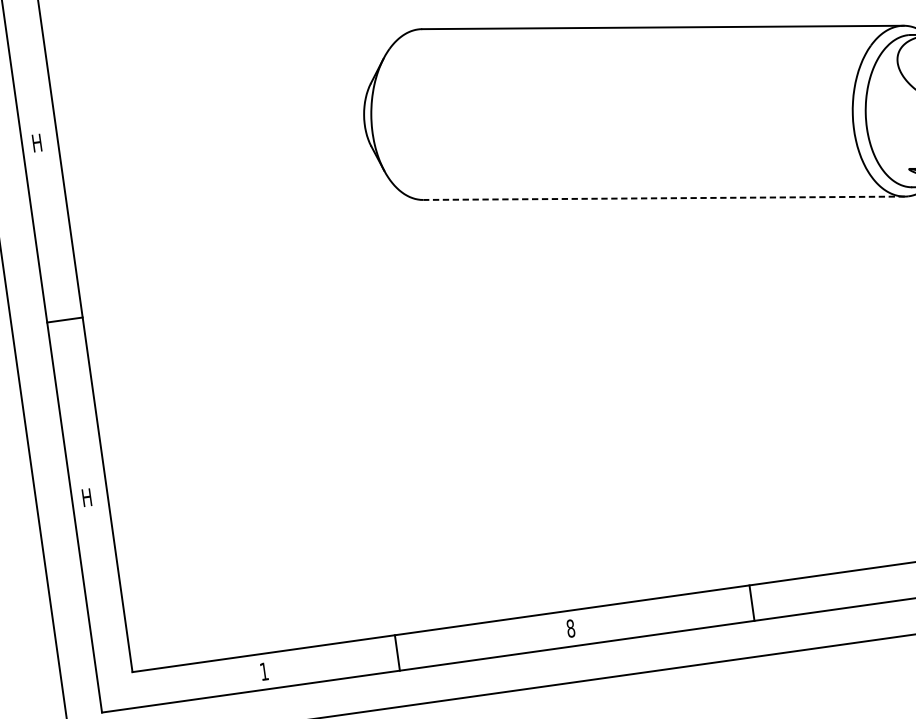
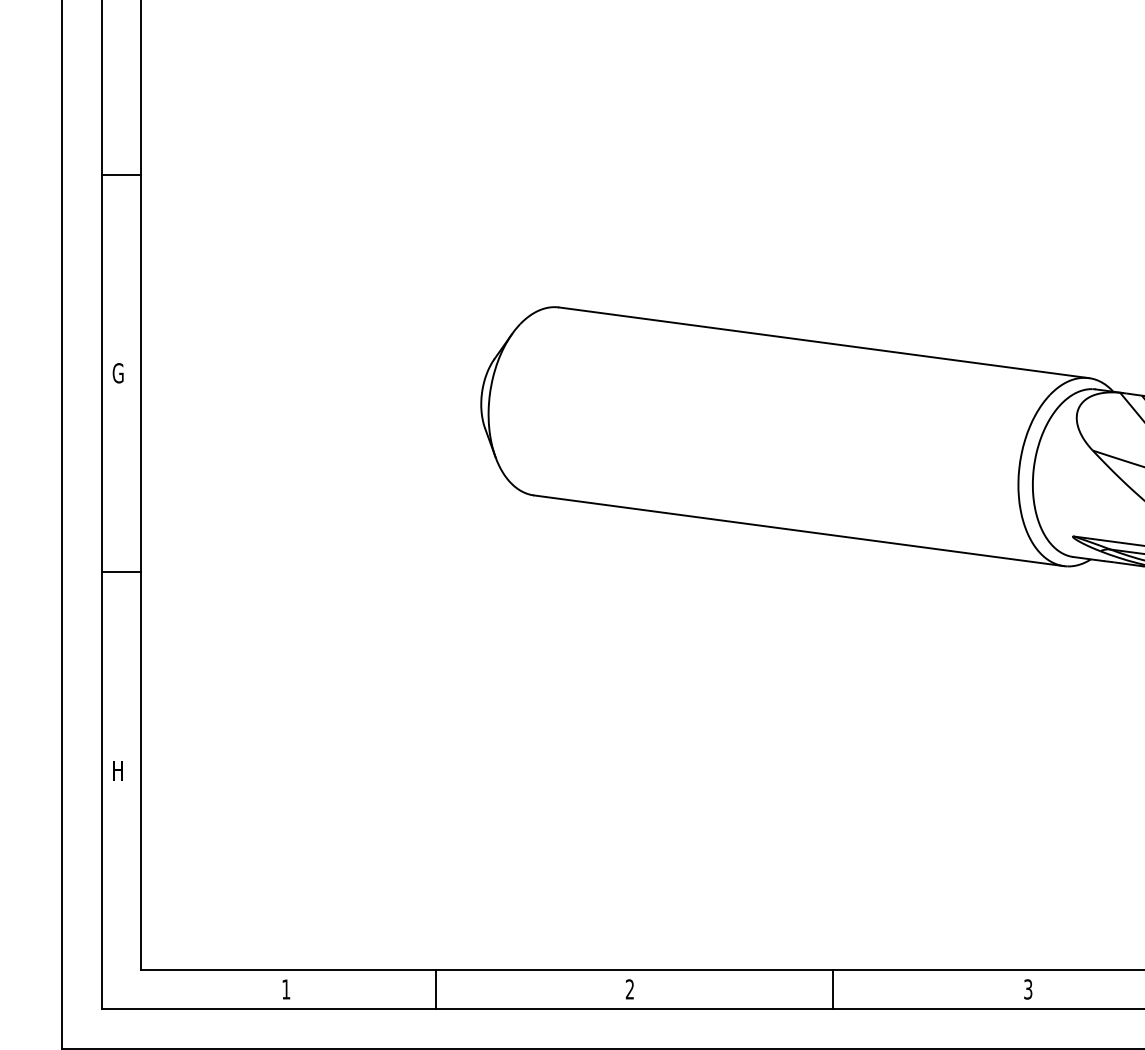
text: (36, 143) -> (117, 373), H -> G
line: (663, 198) -> (798, 530), dashed -> solid
text: (570, 628) -> (629, 989), 8 -> 2

